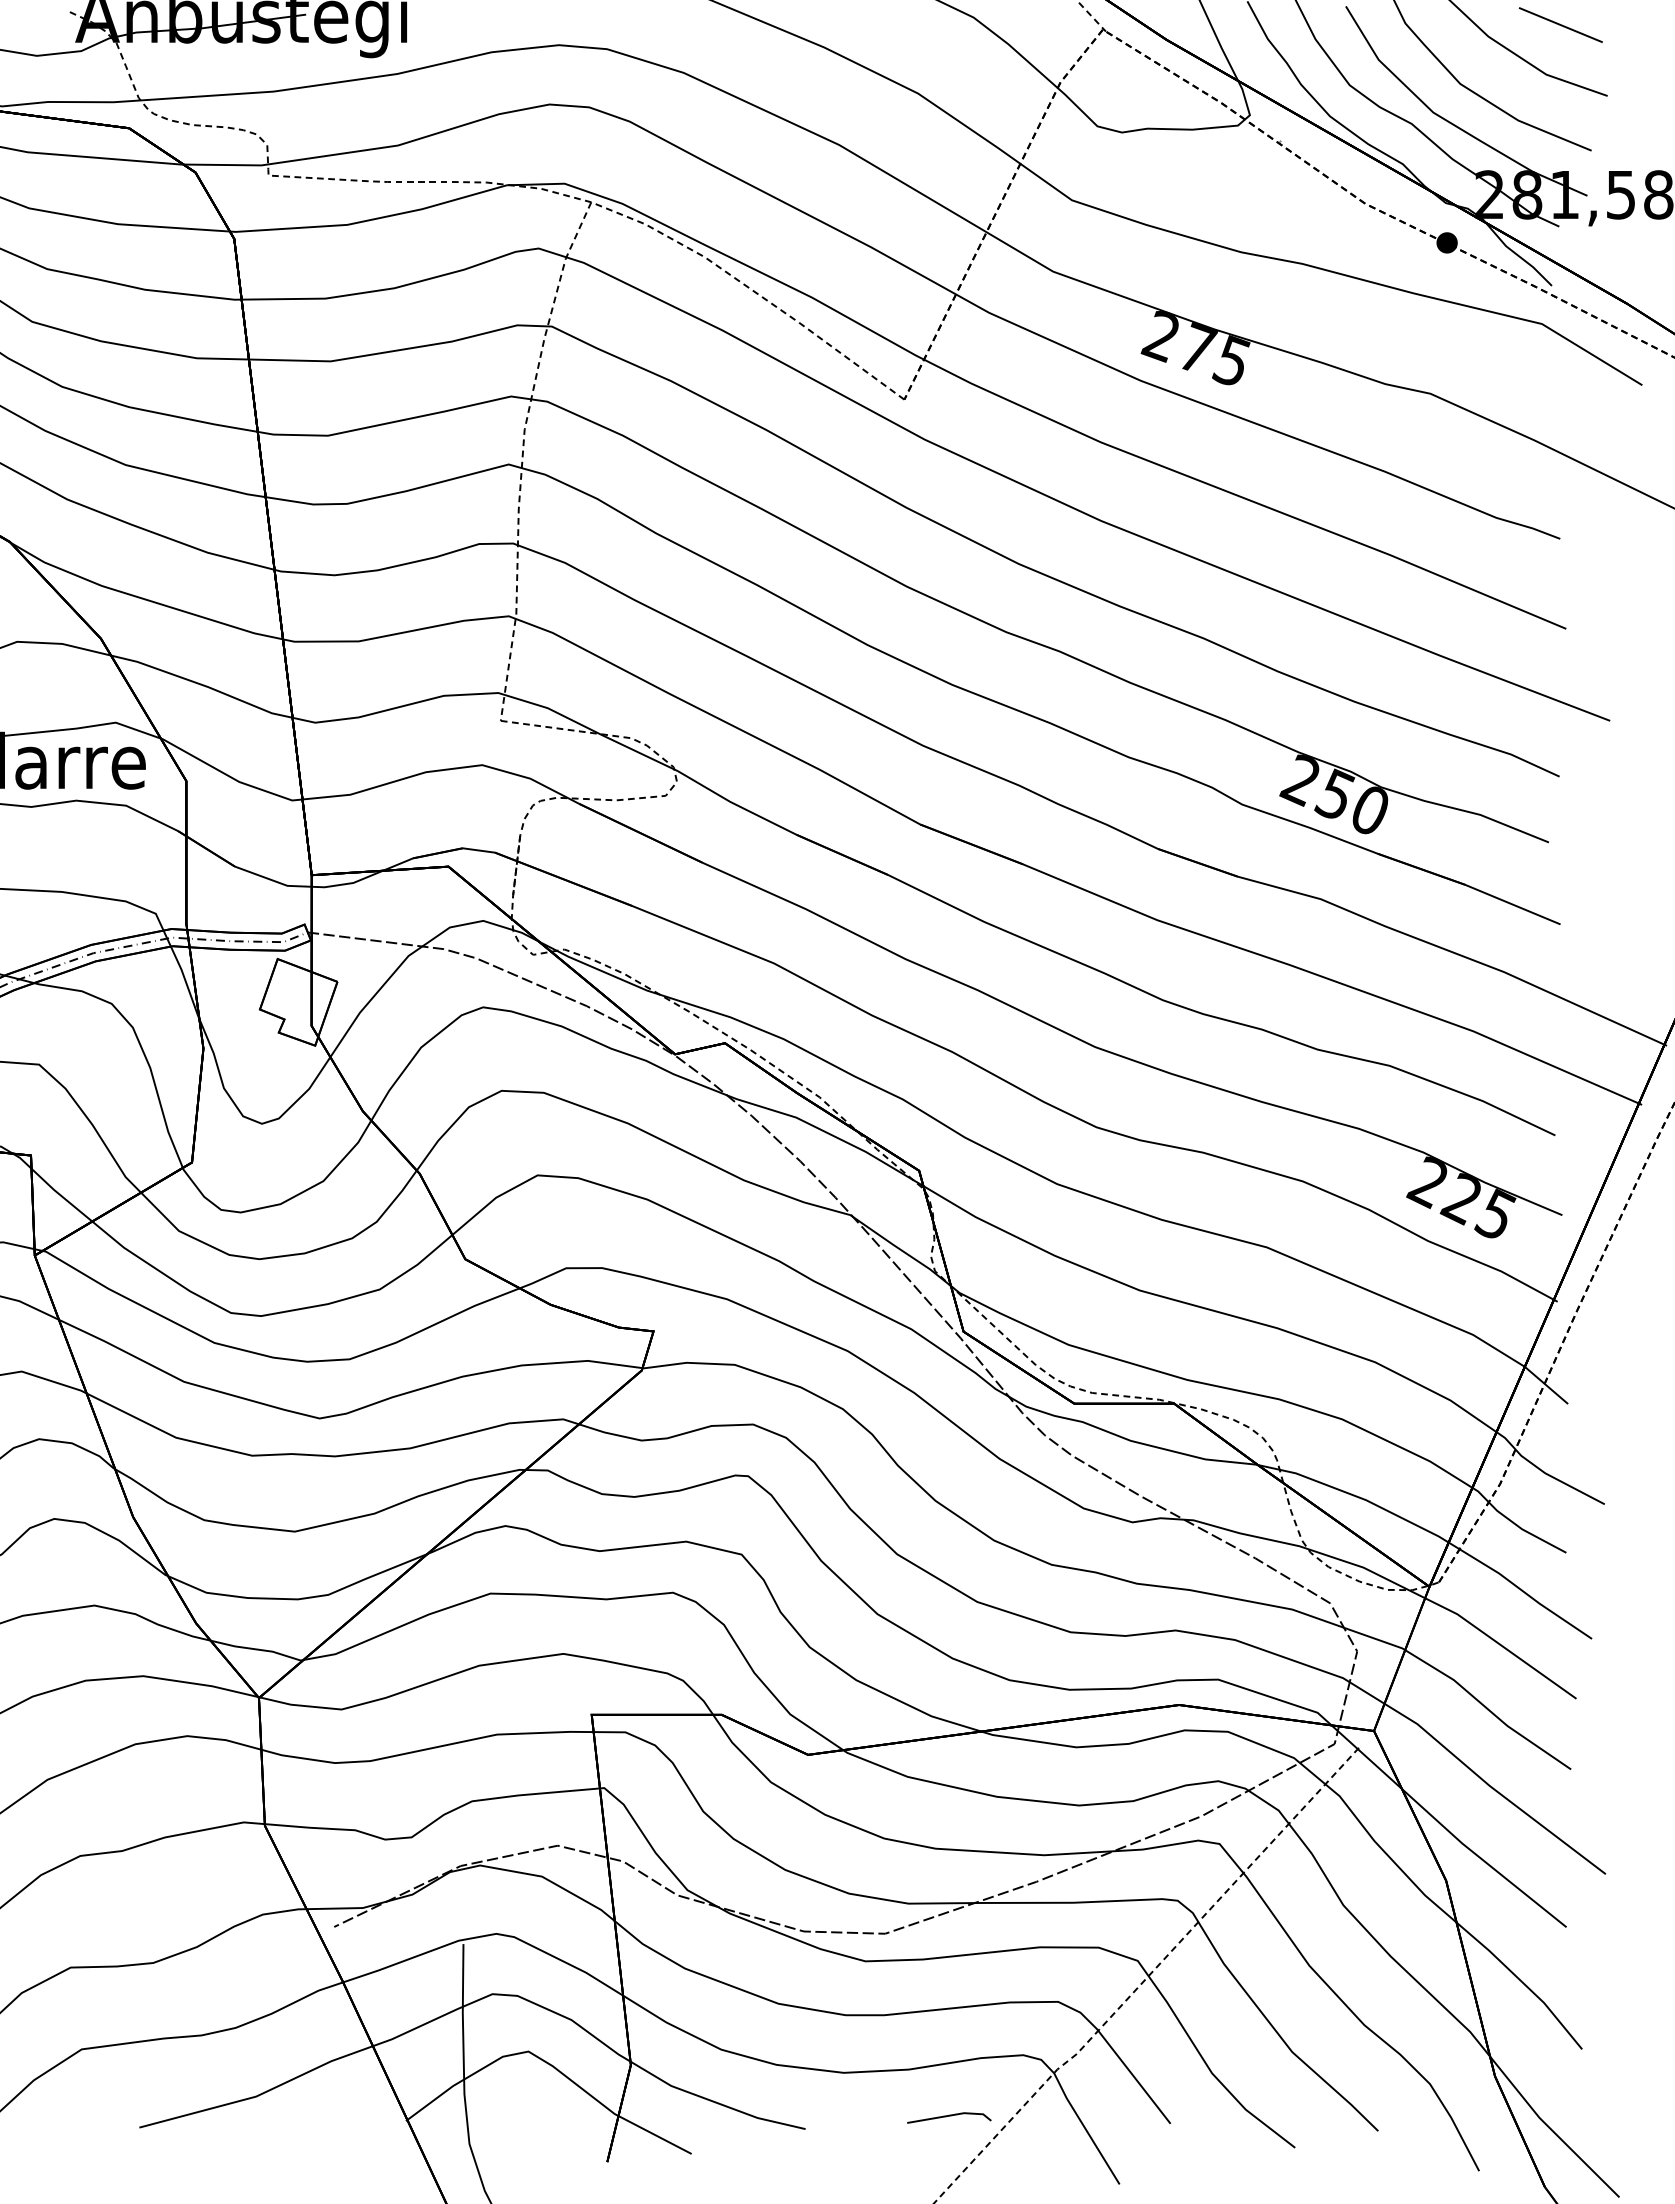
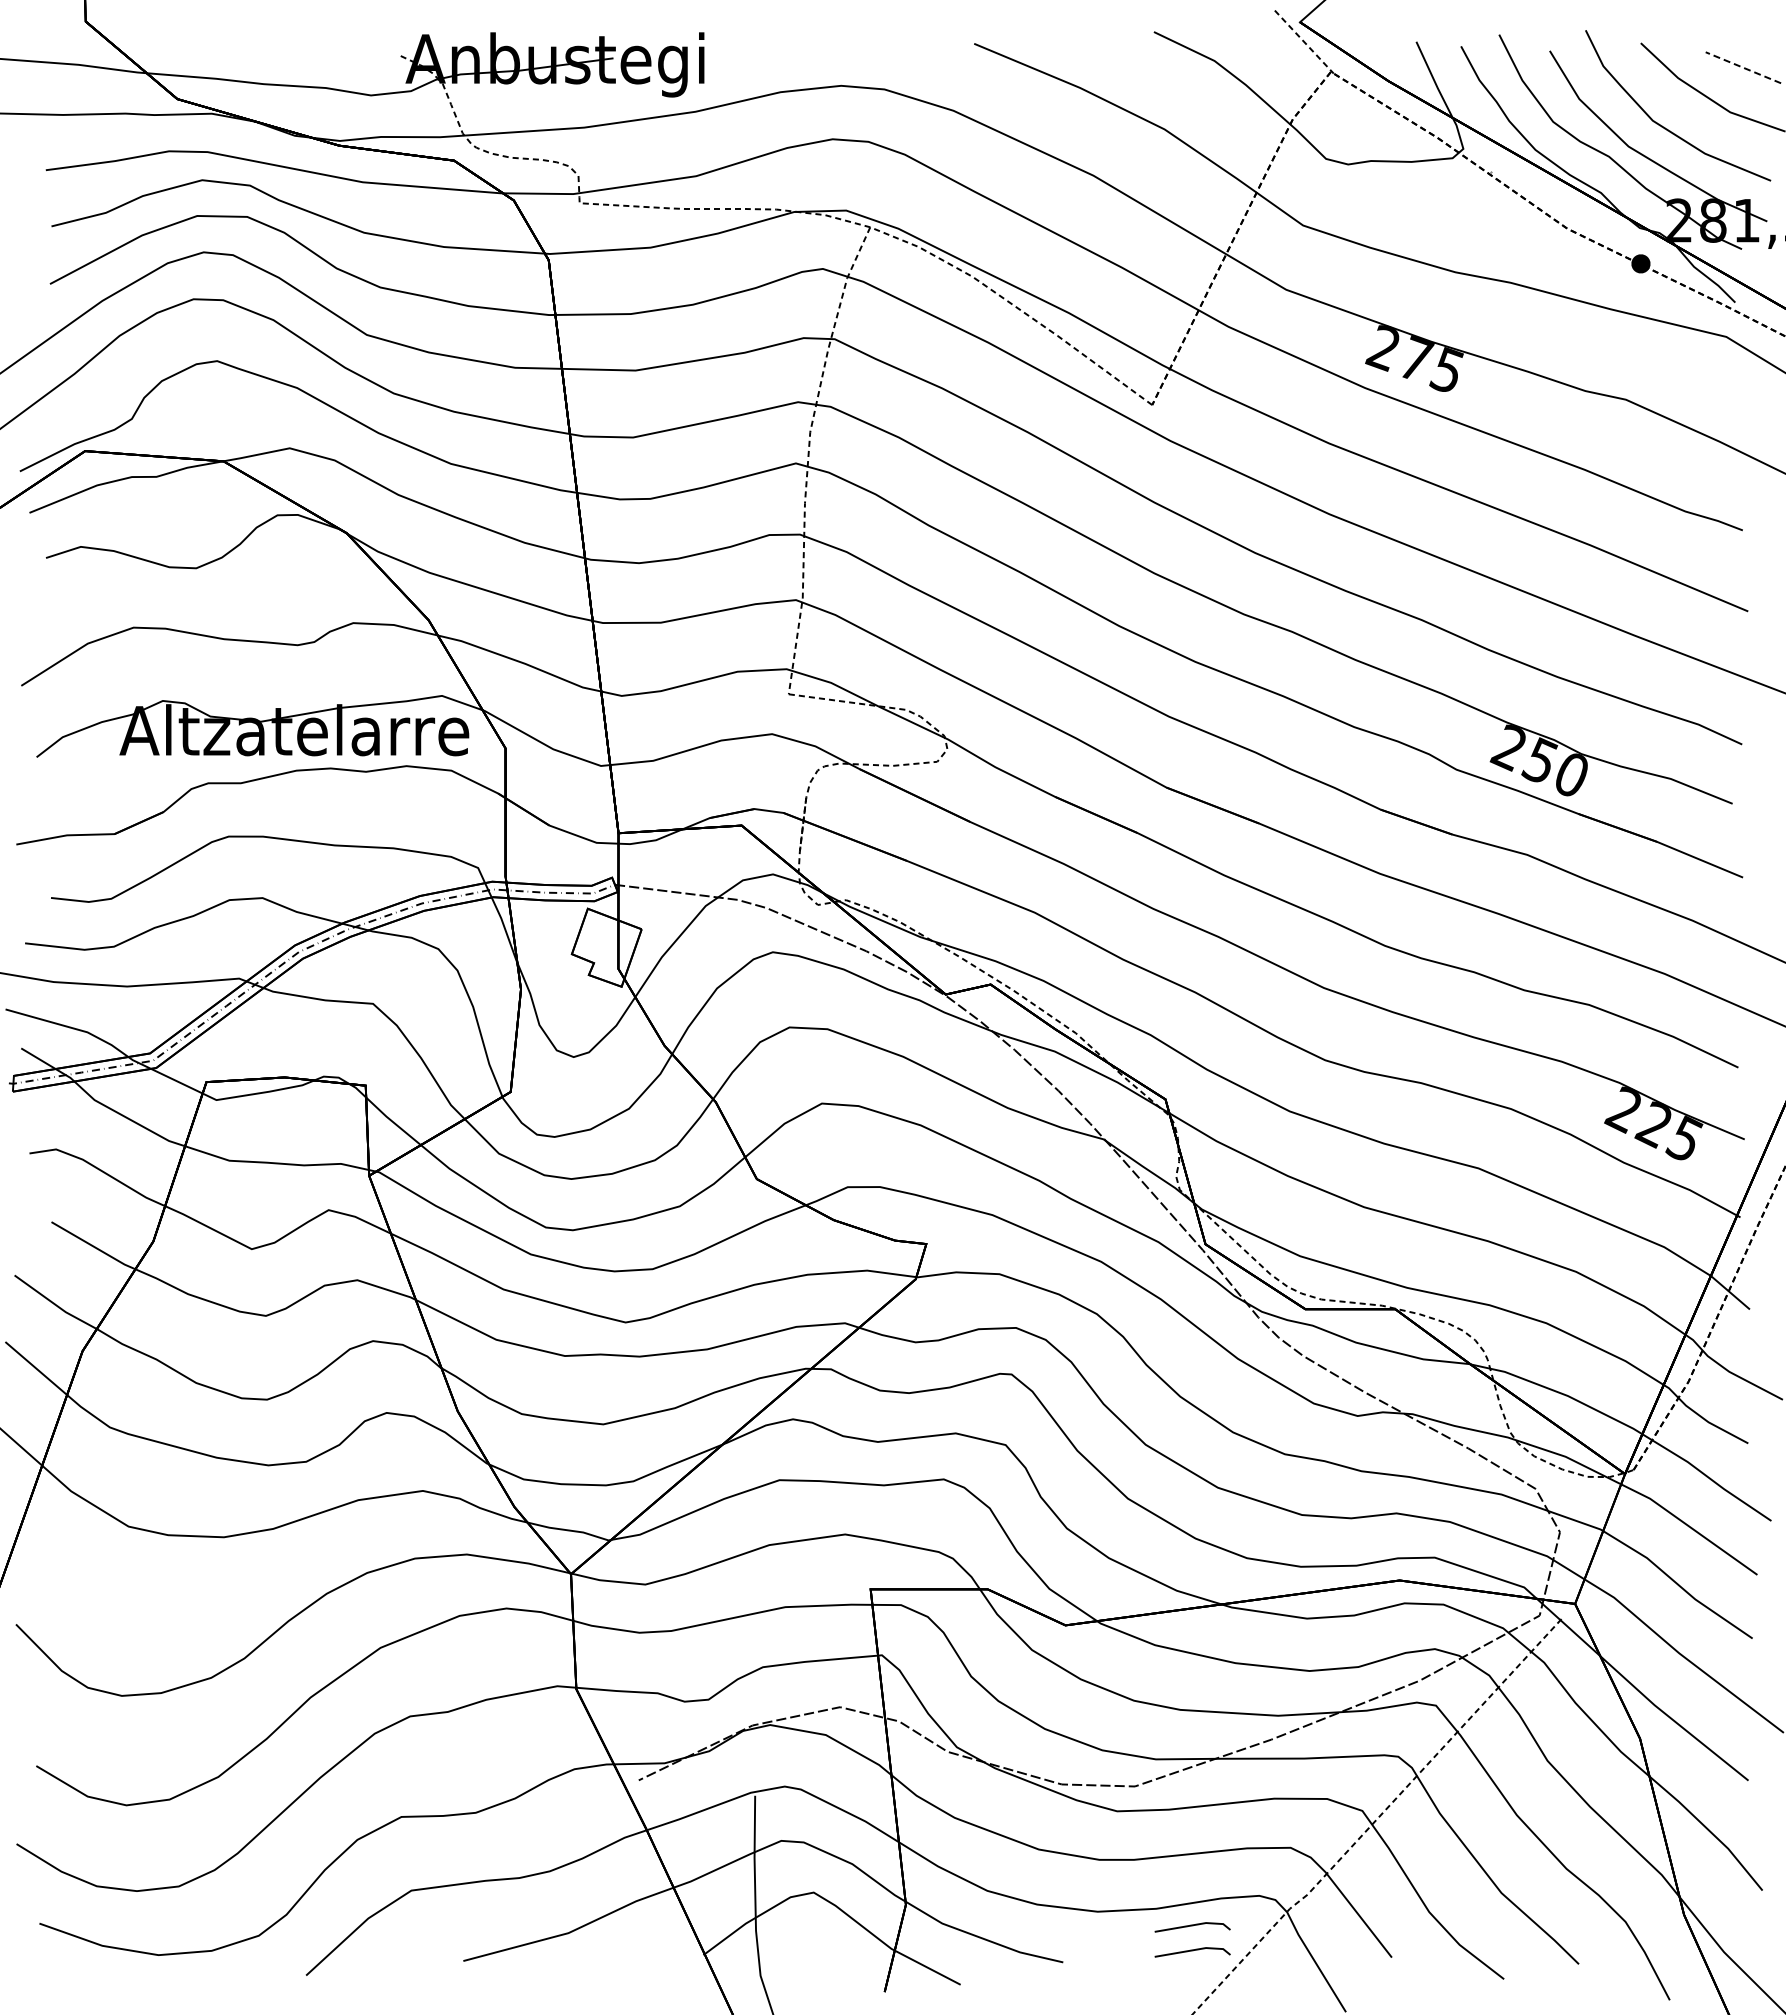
line: (1561, 24) -> (1743, 67), solid -> dashed
line: (949, 2089) -> (1192, 1926), added

